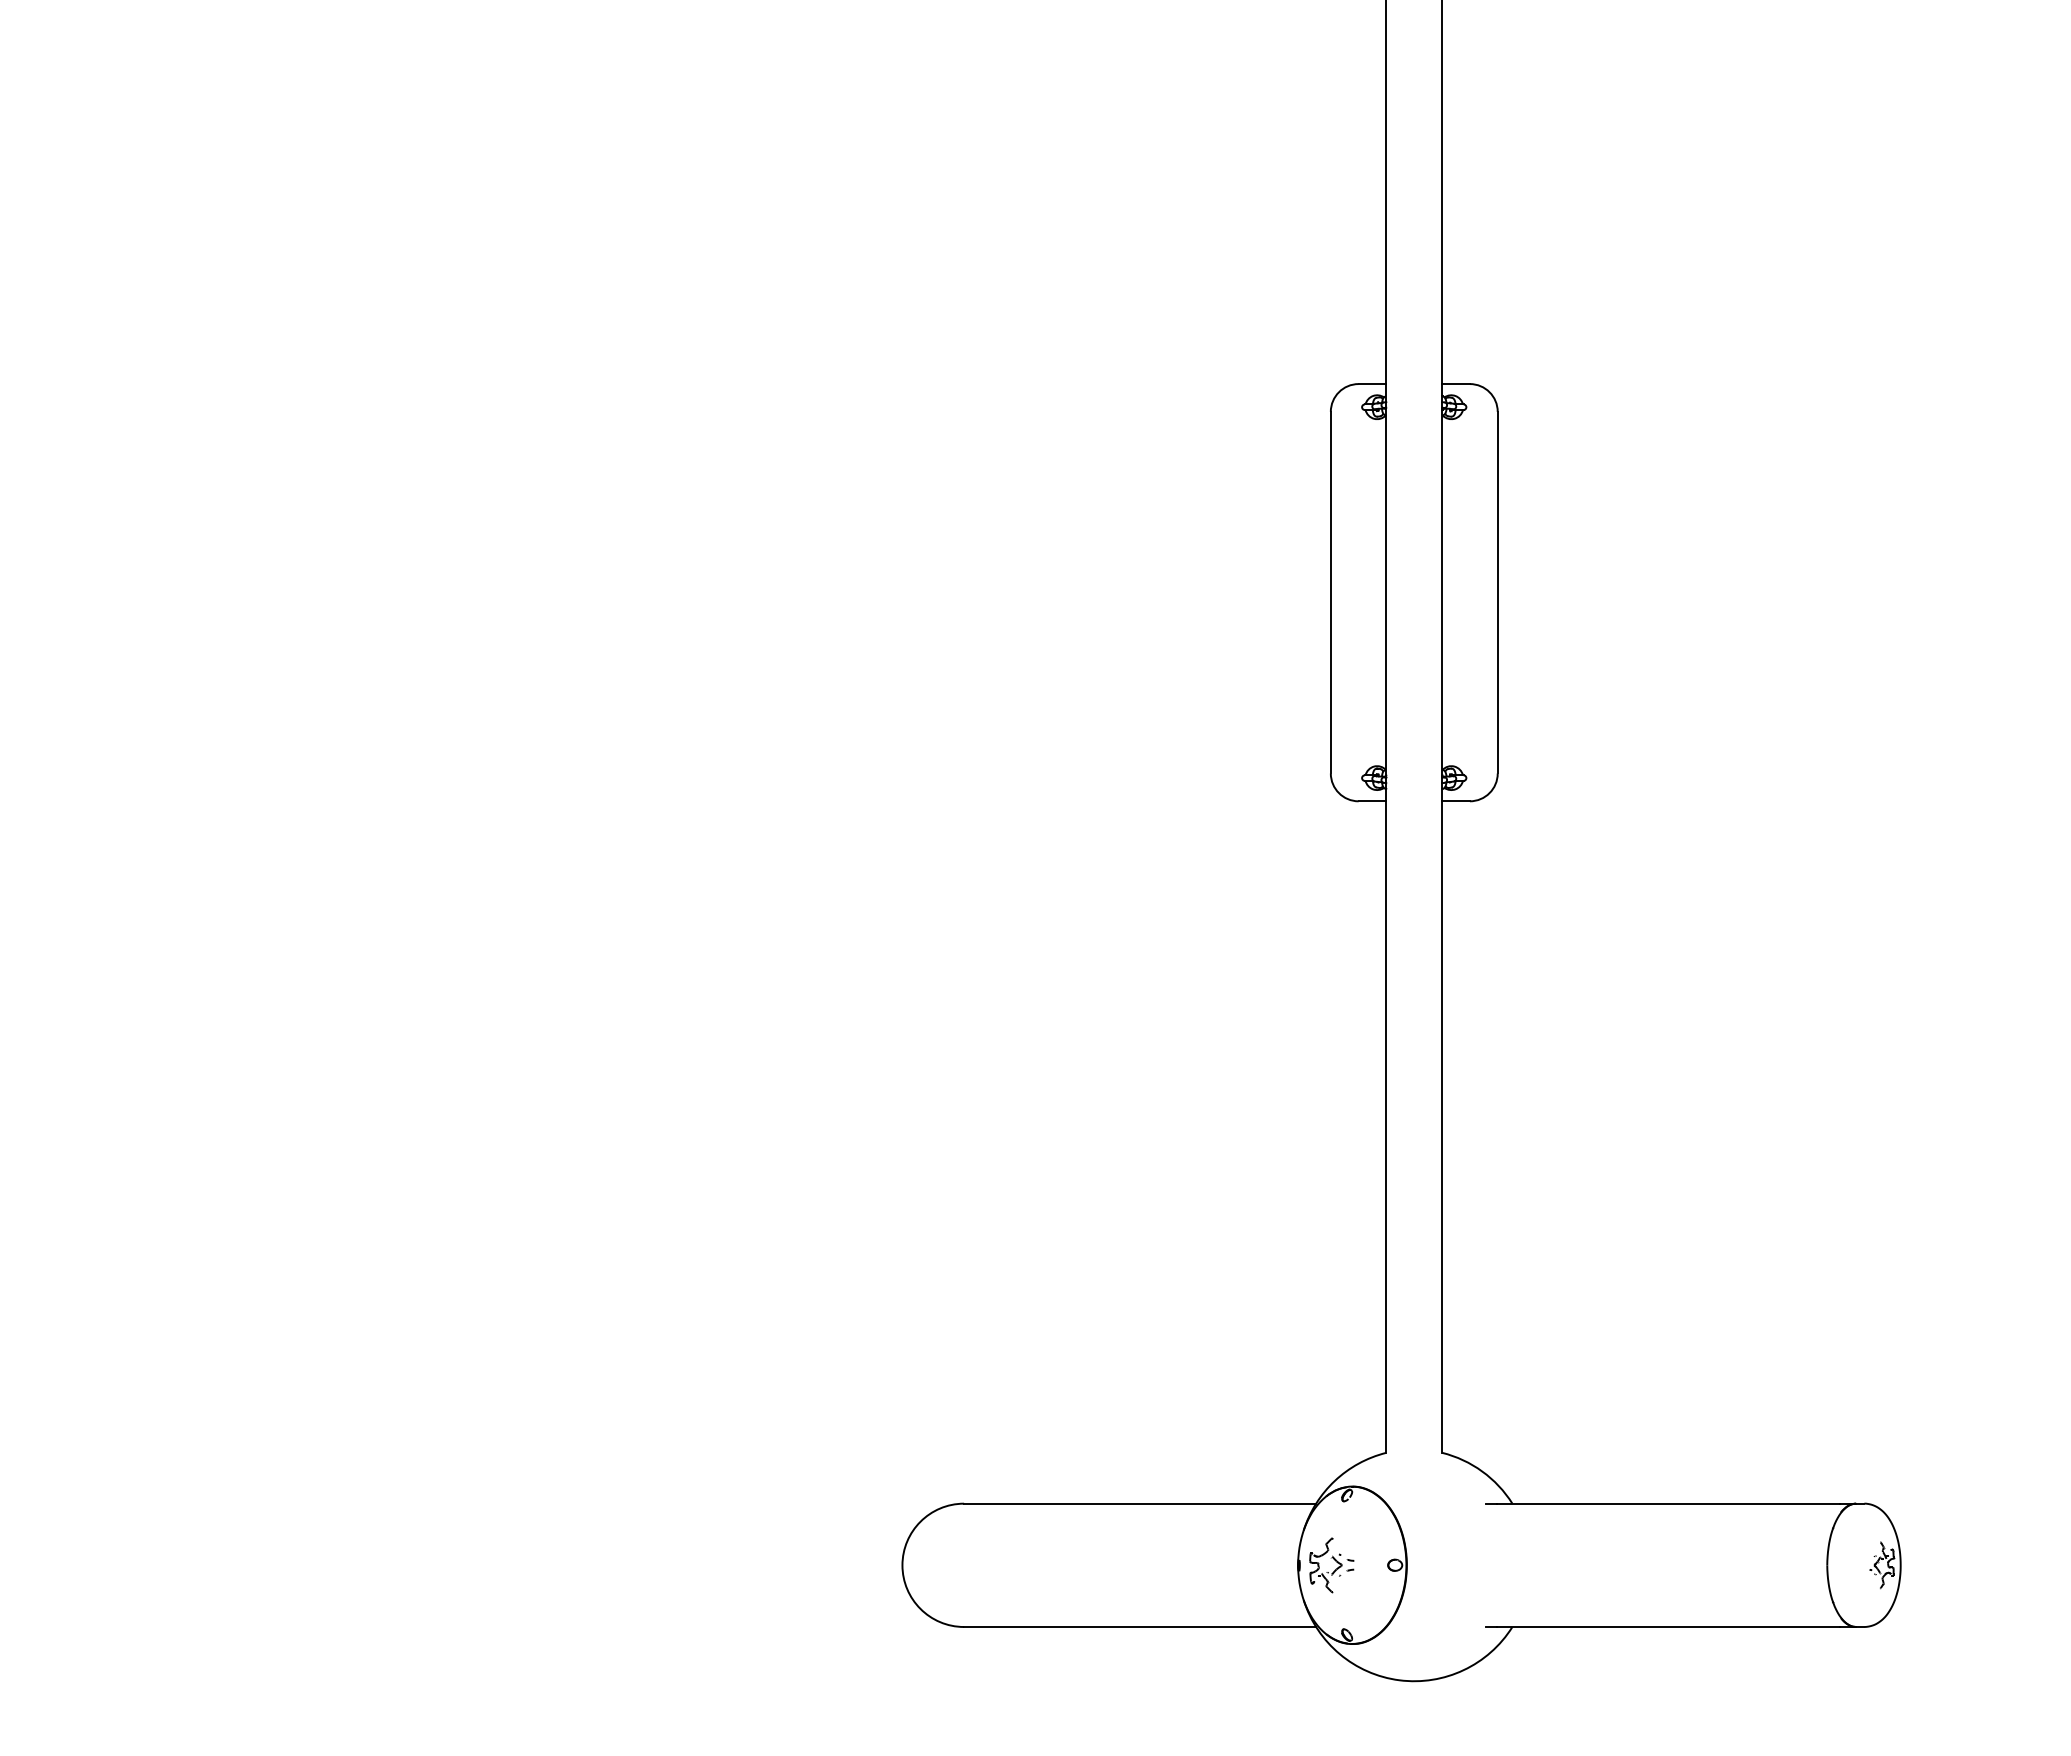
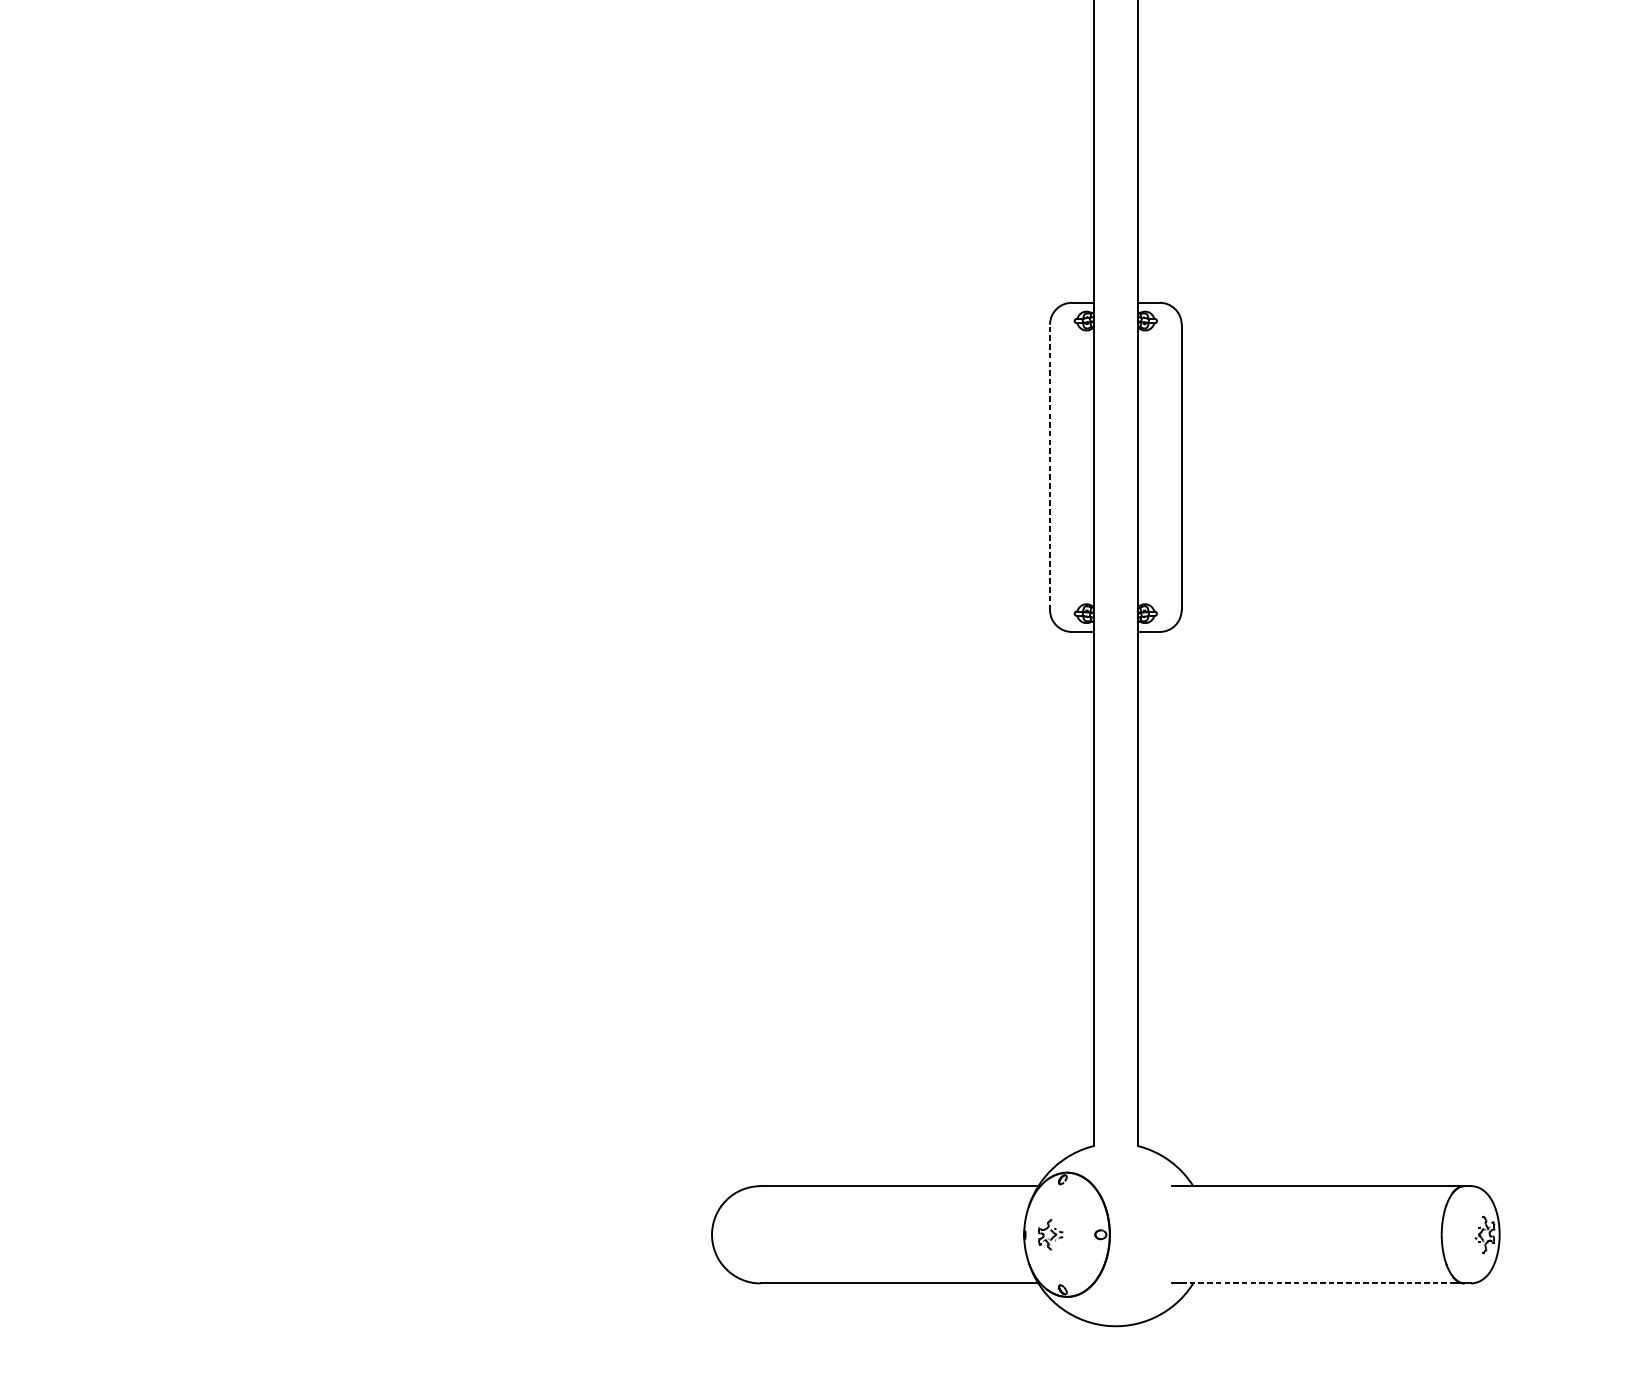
line: (1330, 592) -> (1049, 467), solid -> dashed
part: (1331, 1565) -> (1050, 1234), size x0.7
line: (1668, 1627) -> (1316, 1283), solid -> dashed

